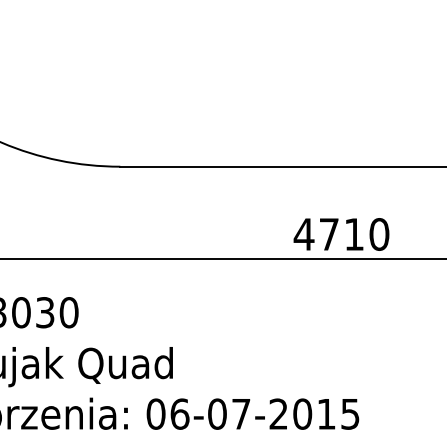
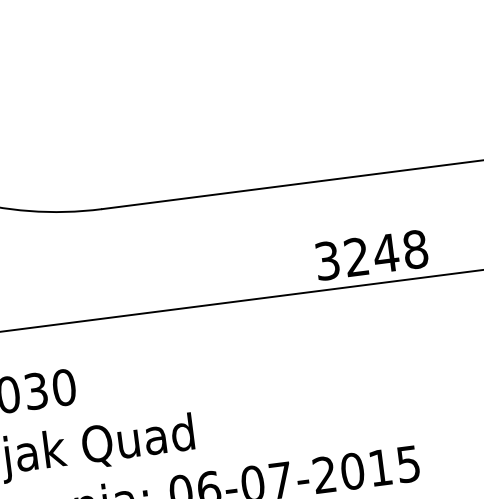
text: (341, 234) -> (371, 255), 4710 -> 3248

